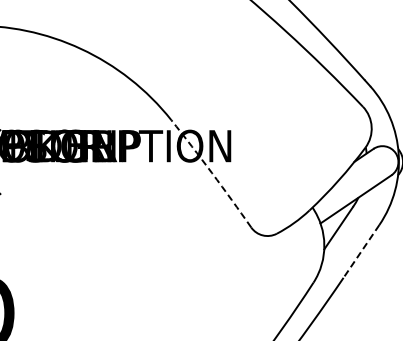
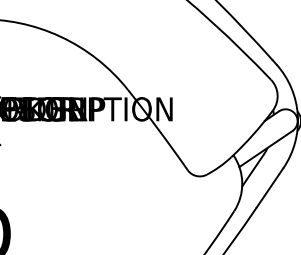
arc: (212, 173) -> (158, 129), dashed -> solid
line: (361, 251) -> (270, 188), dashed -> solid

